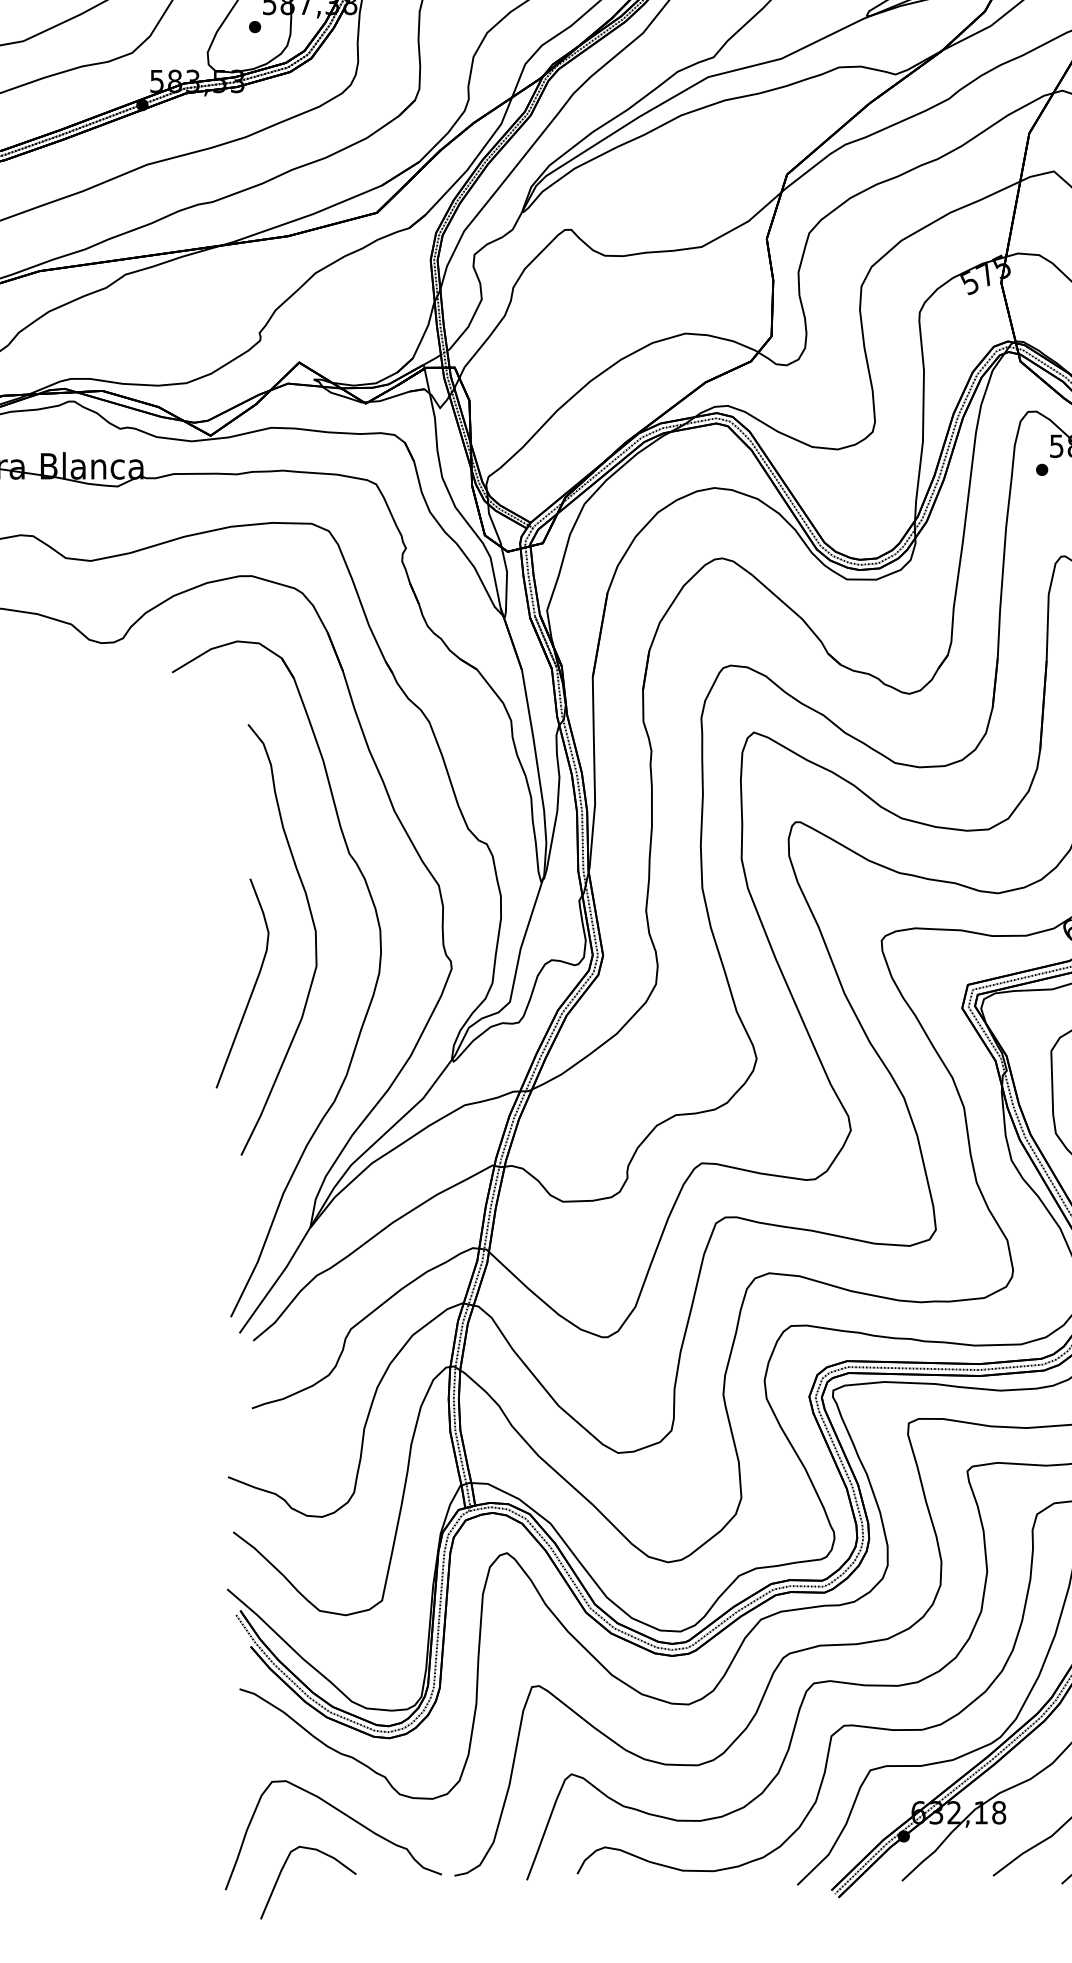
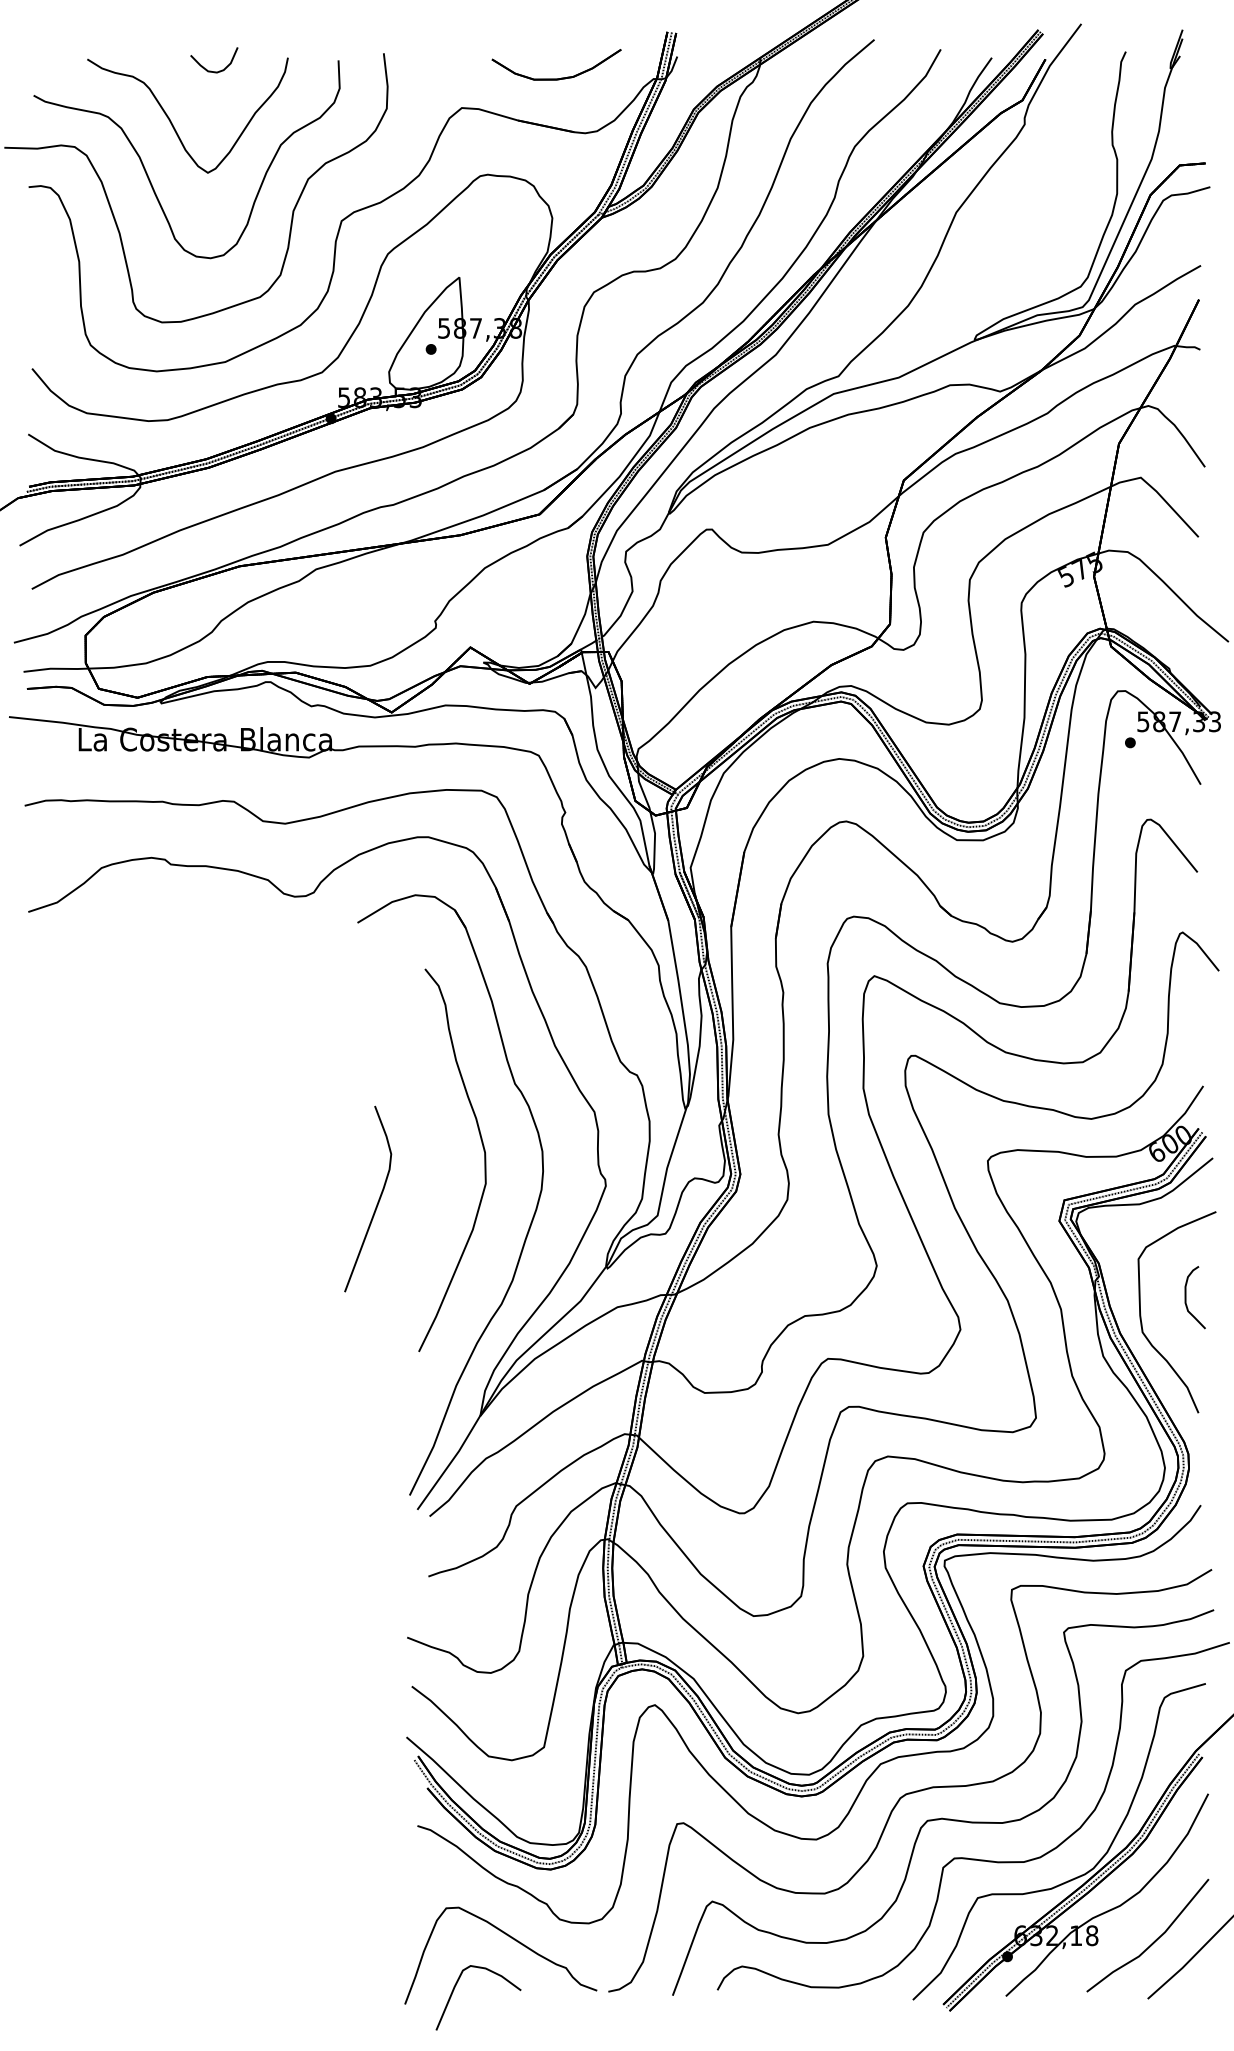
curve: (253, 986) -> (377, 1201), moved

